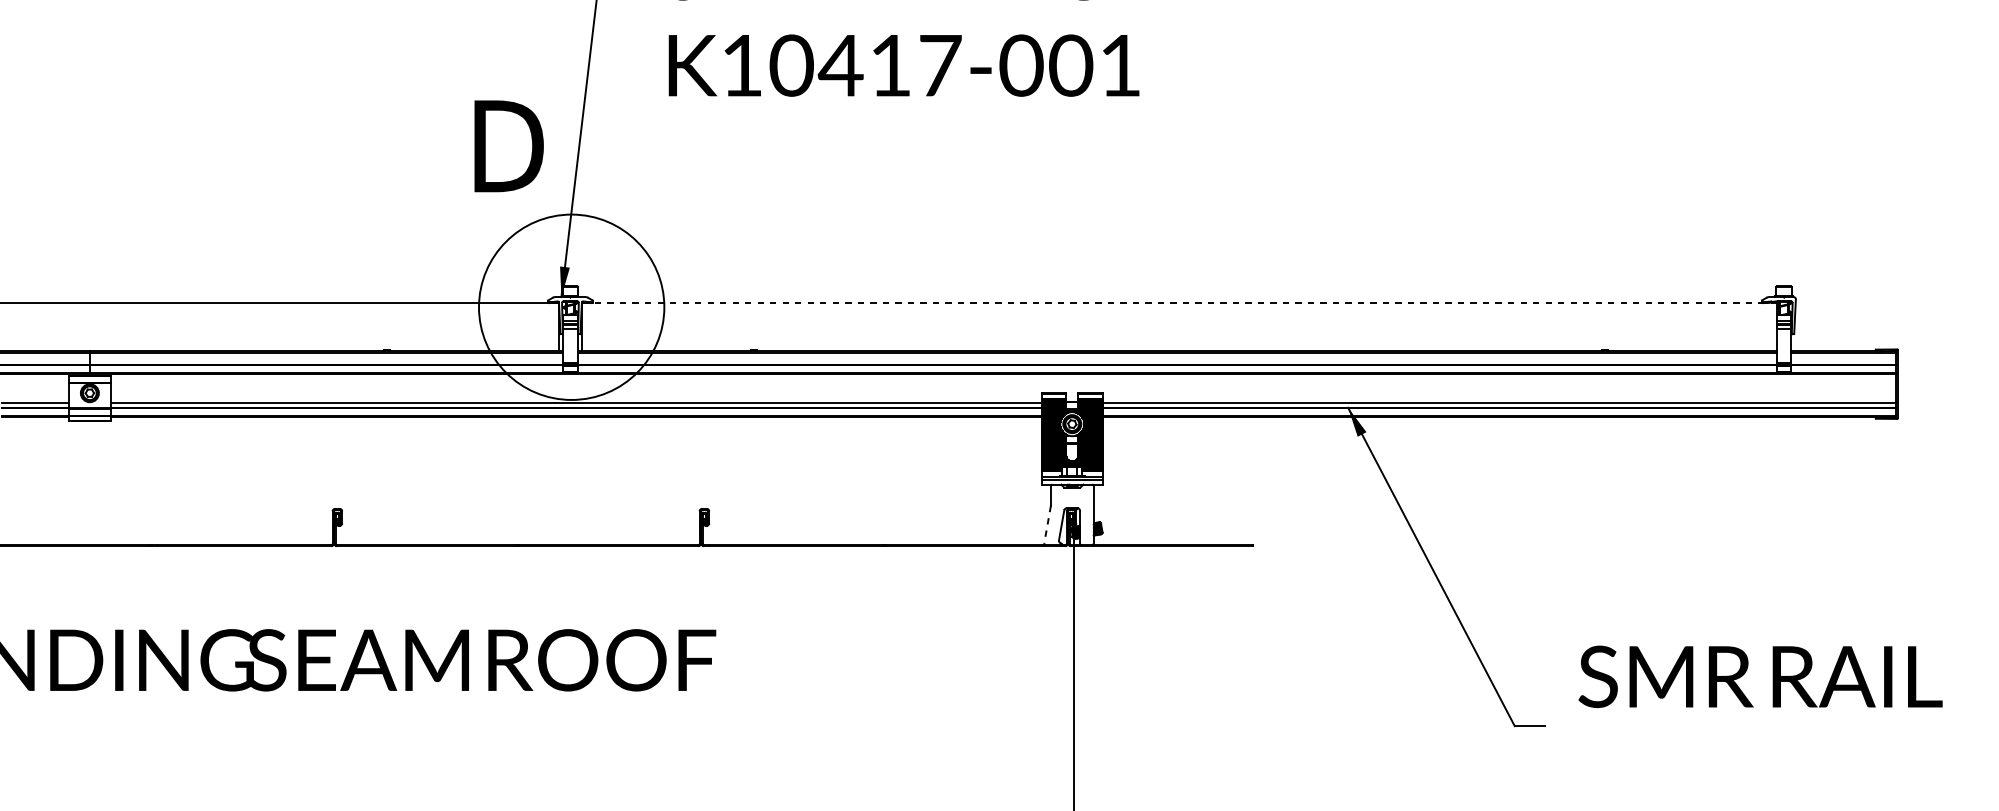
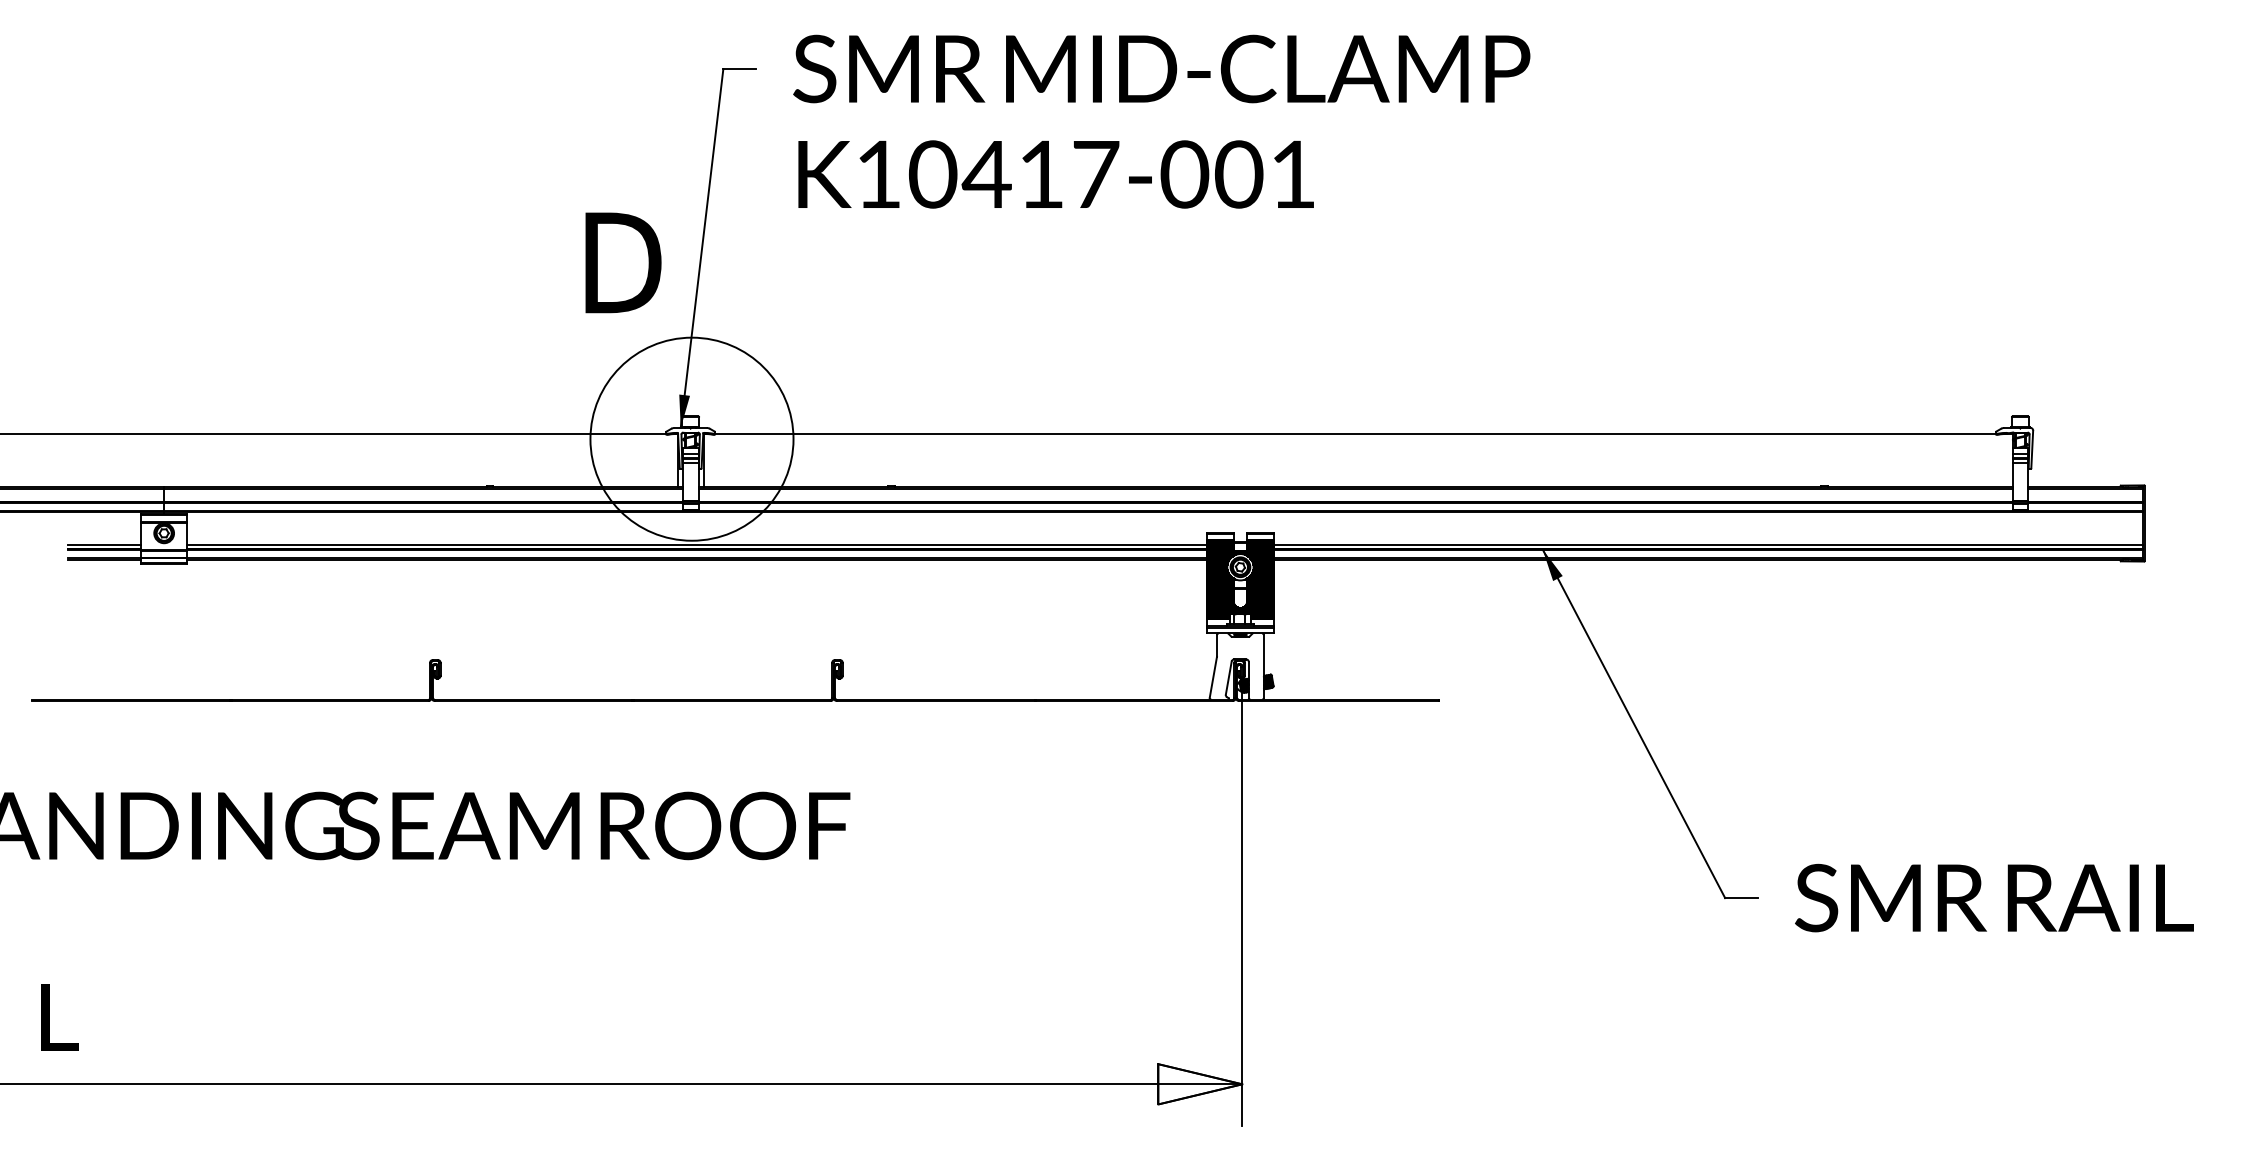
line: (1179, 302) -> (1357, 434), dashed -> solid
line: (1047, 524) -> (1213, 677), dashed -> solid
text: (1760, 676) -> (1994, 897), moved

